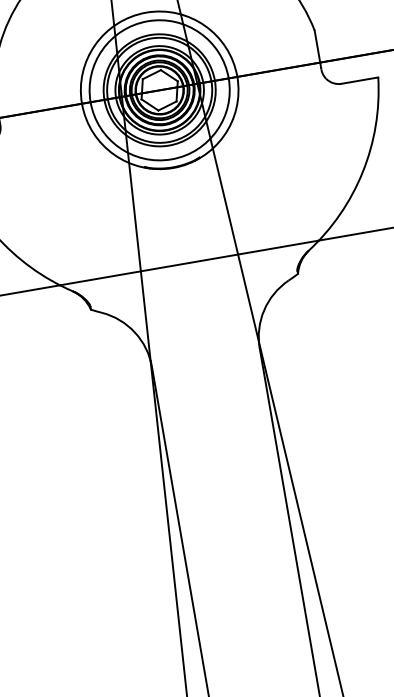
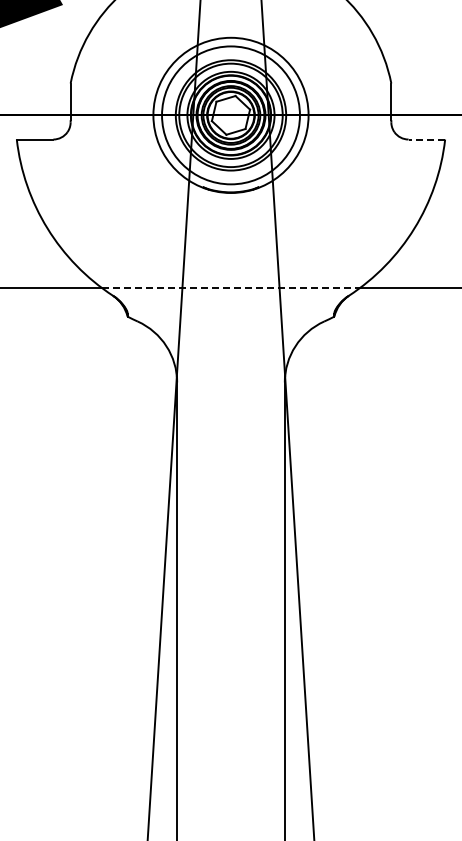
line: (359, 80) -> (426, 139), solid -> dashed
line: (189, 262) -> (231, 287), solid -> dashed

